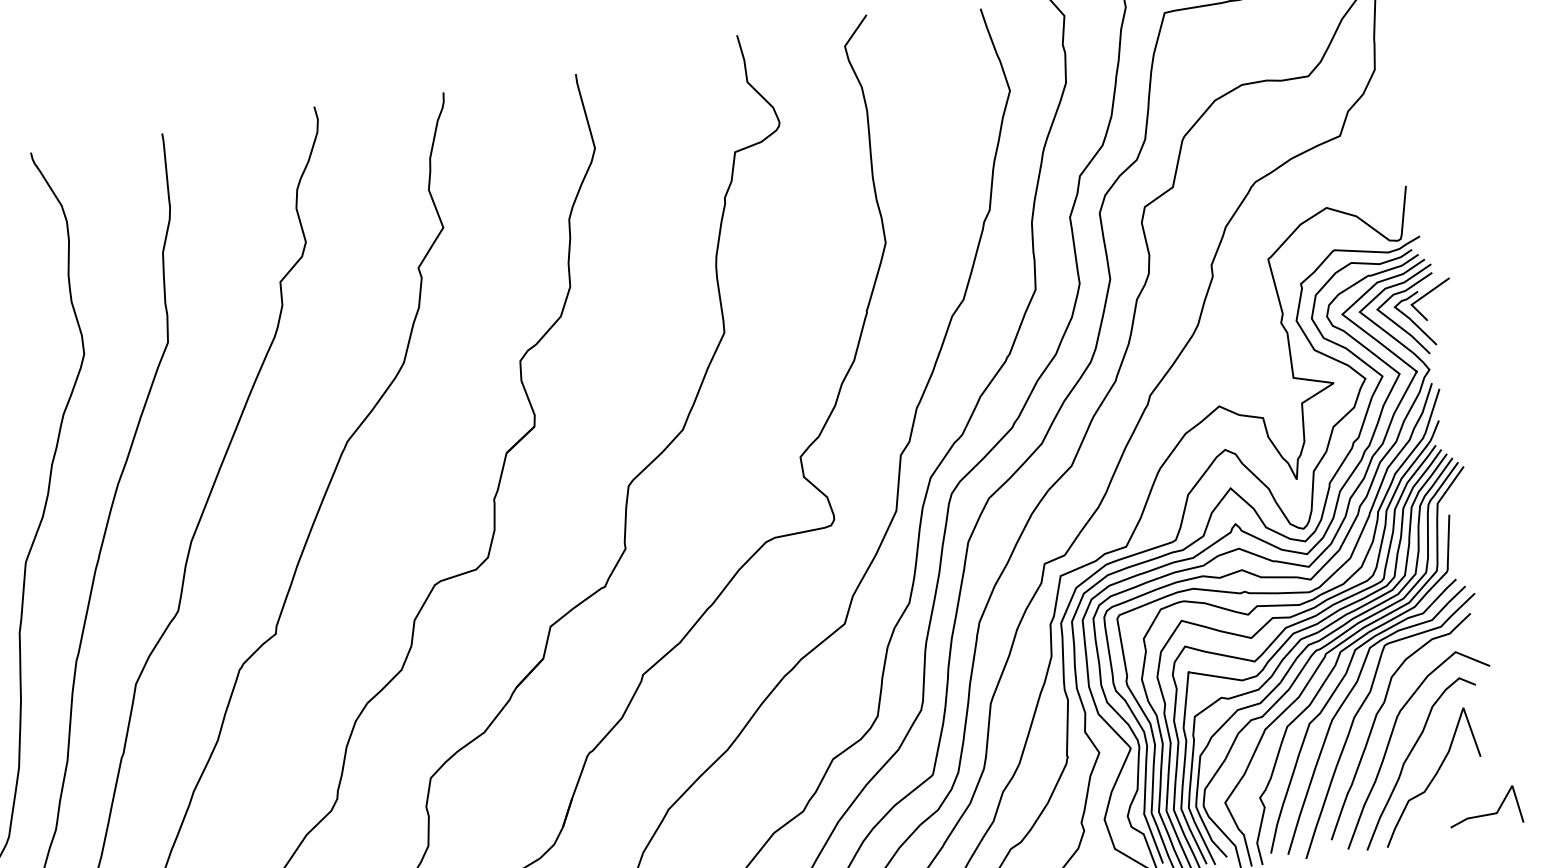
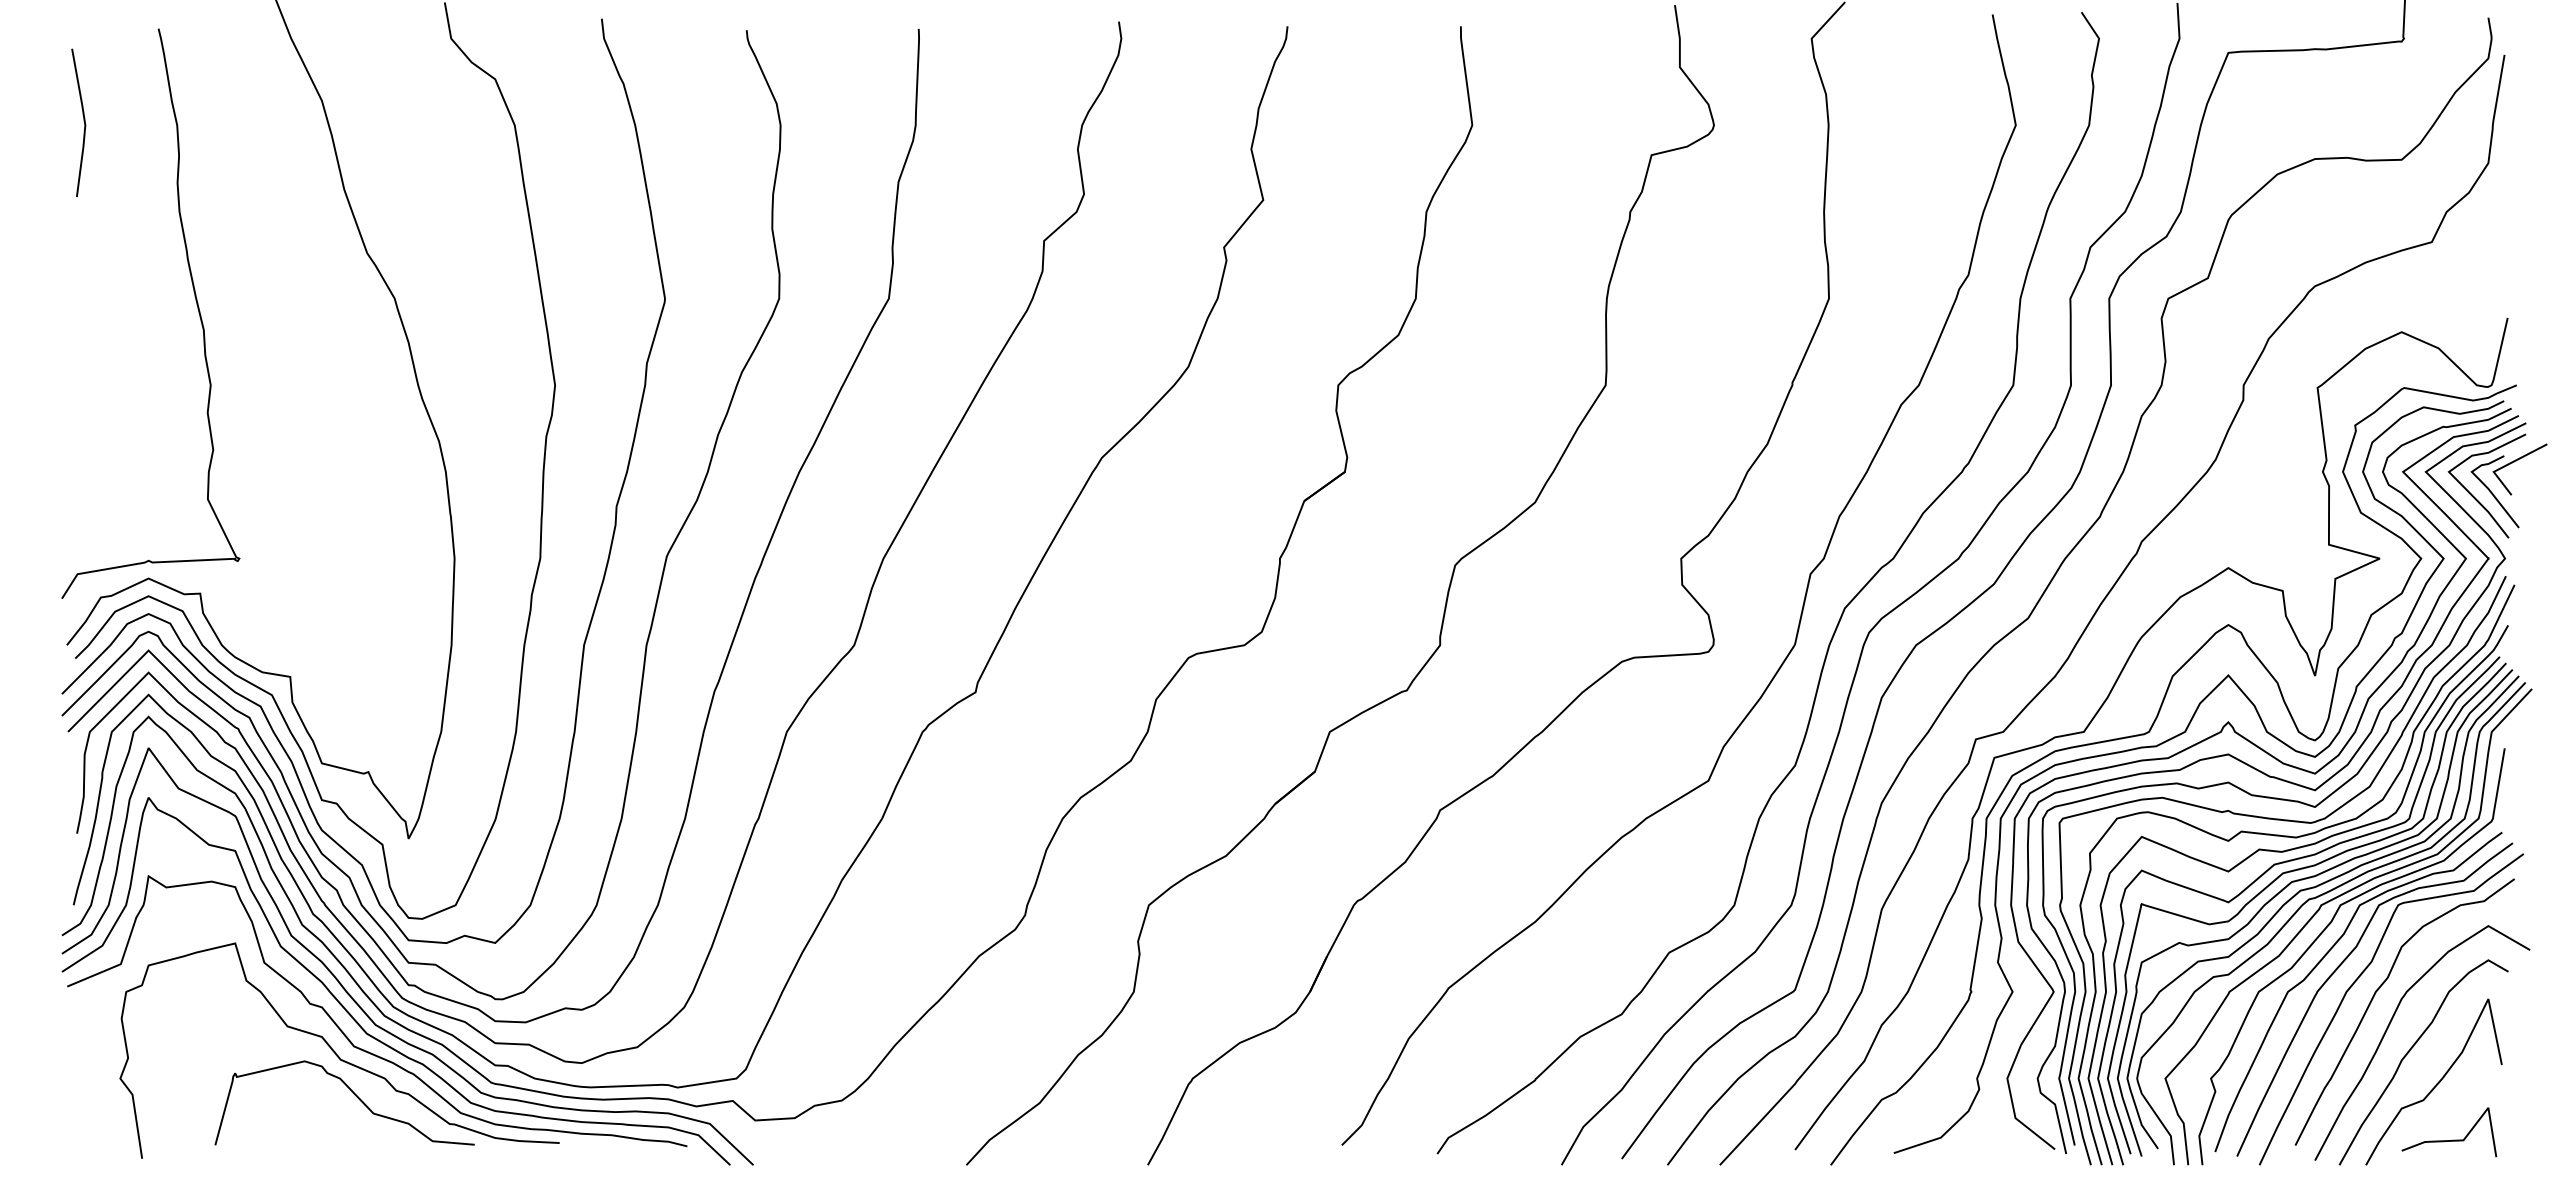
line: (1488, 813) -> (2452, 1139), moved

